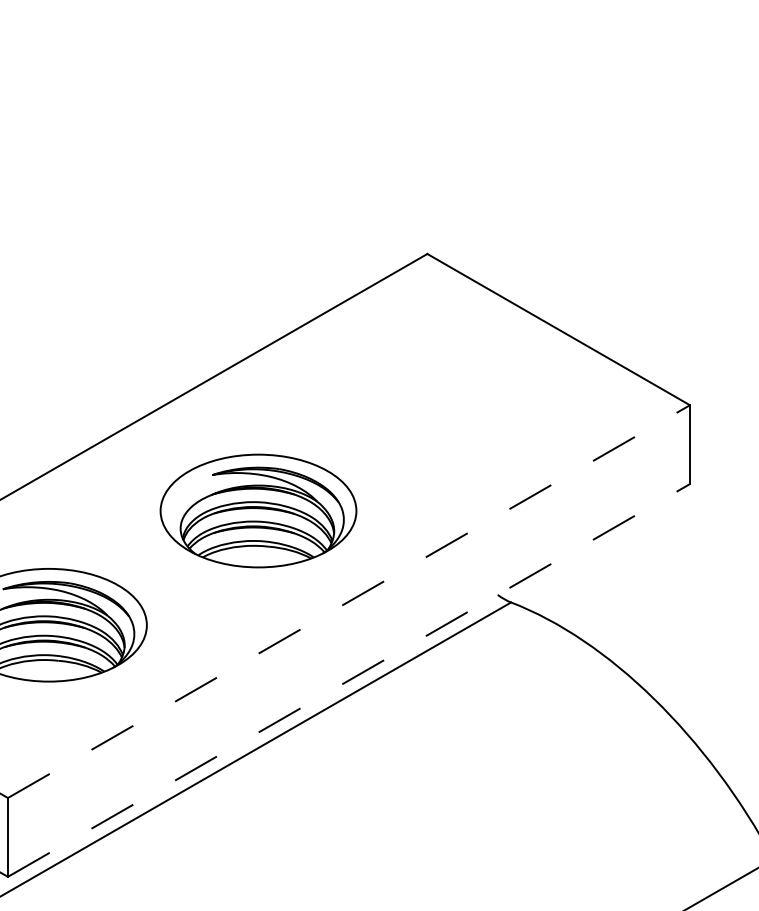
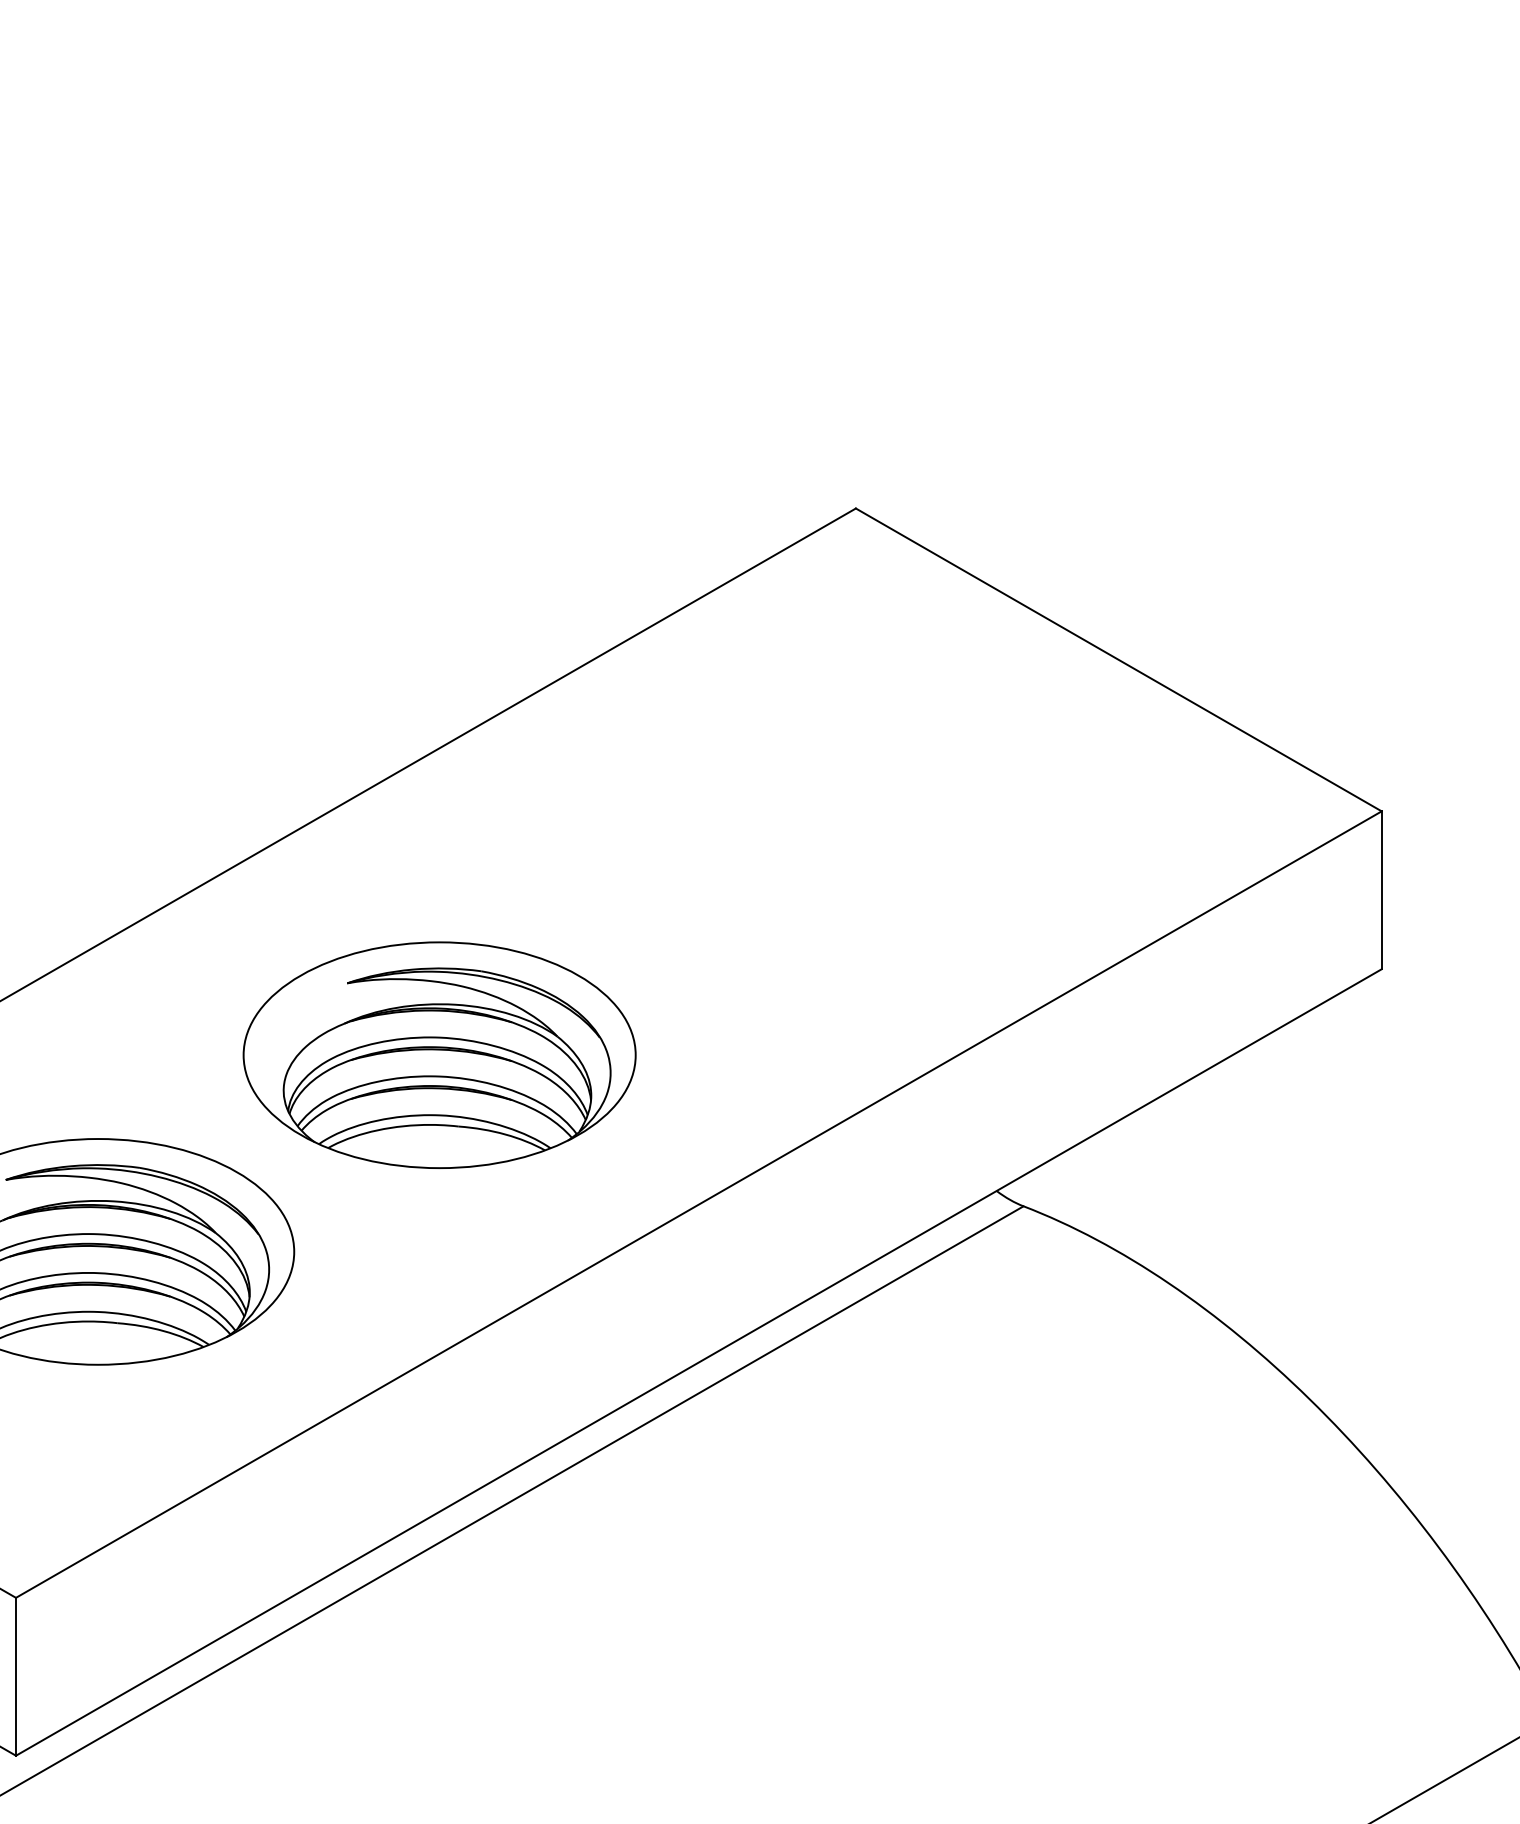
part: (258, 510) -> (439, 1054), moved
line: (348, 601) -> (697, 1204), dashed -> solid
line: (348, 680) -> (697, 1362), dashed -> solid

